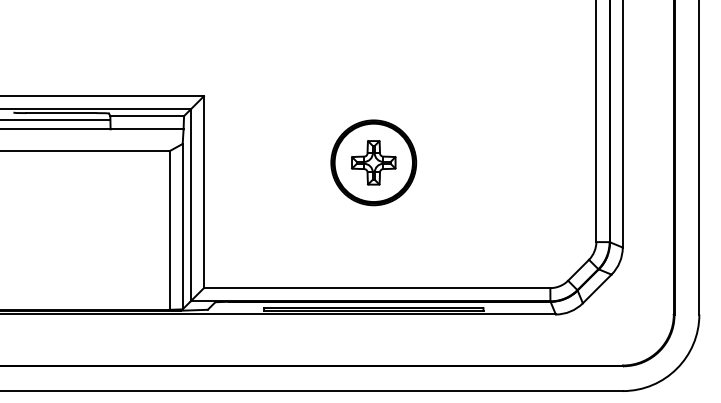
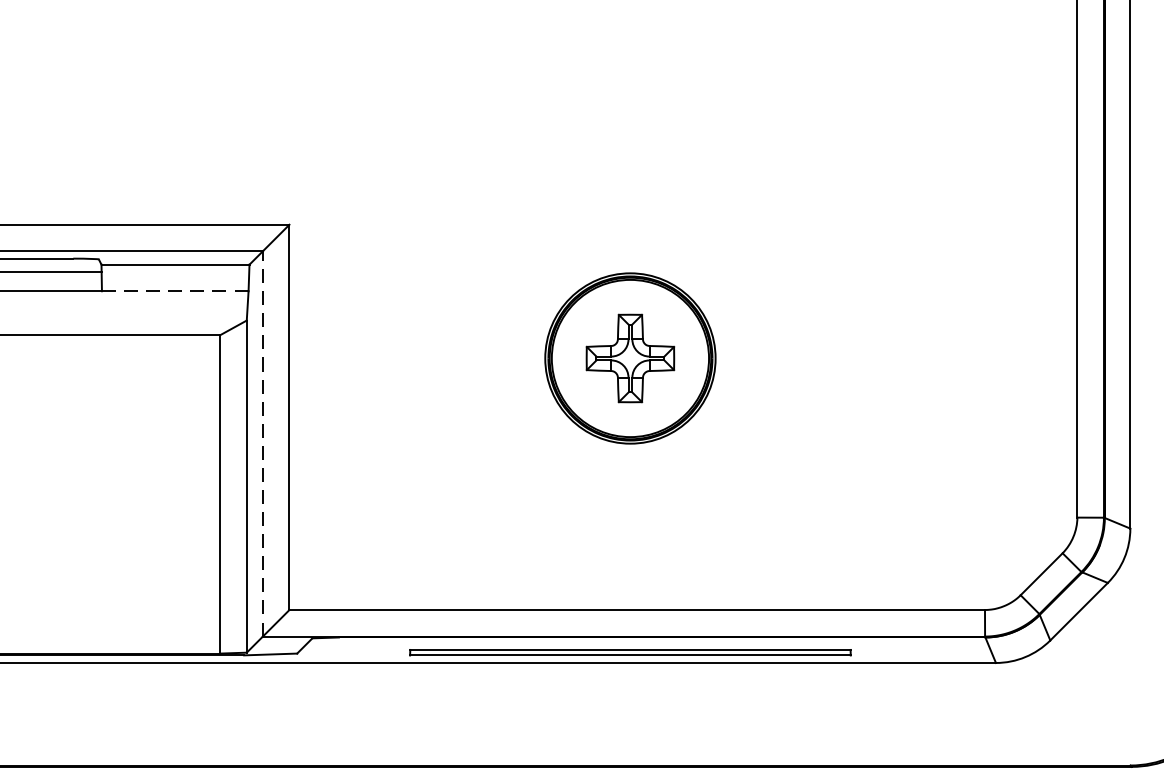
line: (147, 129) -> (176, 291), solid -> dashed
line: (190, 205) -> (262, 444), solid -> dashed

